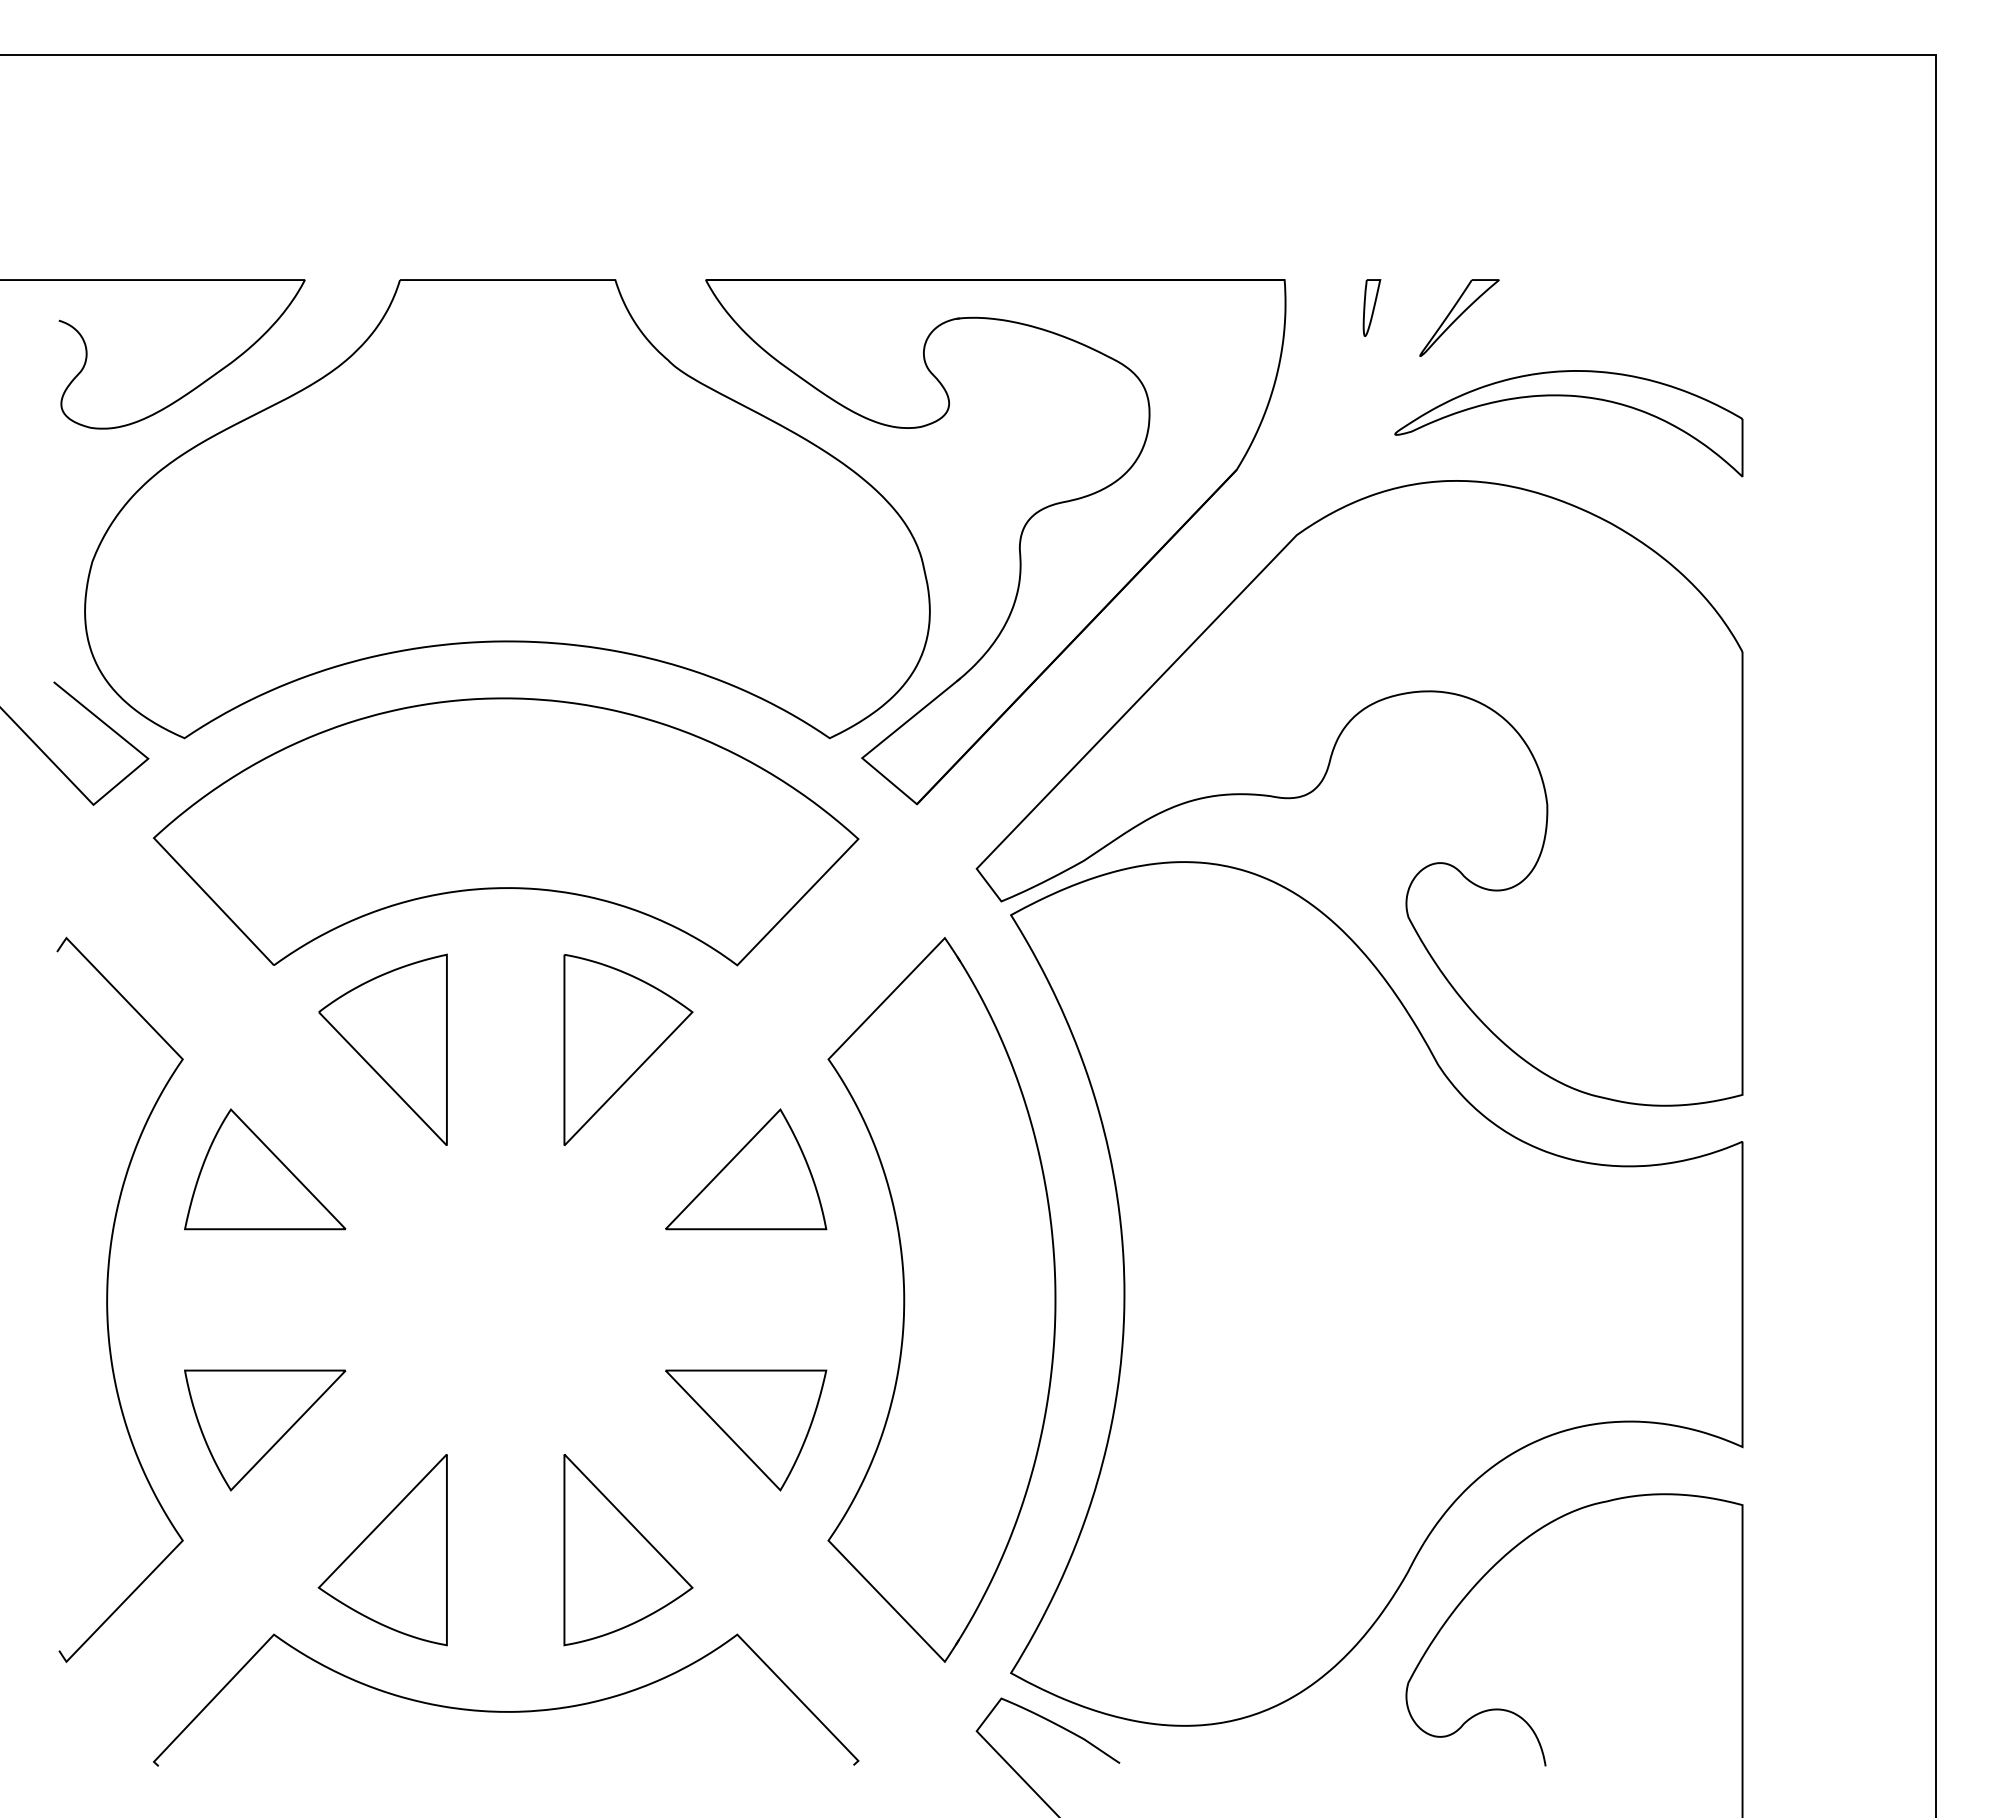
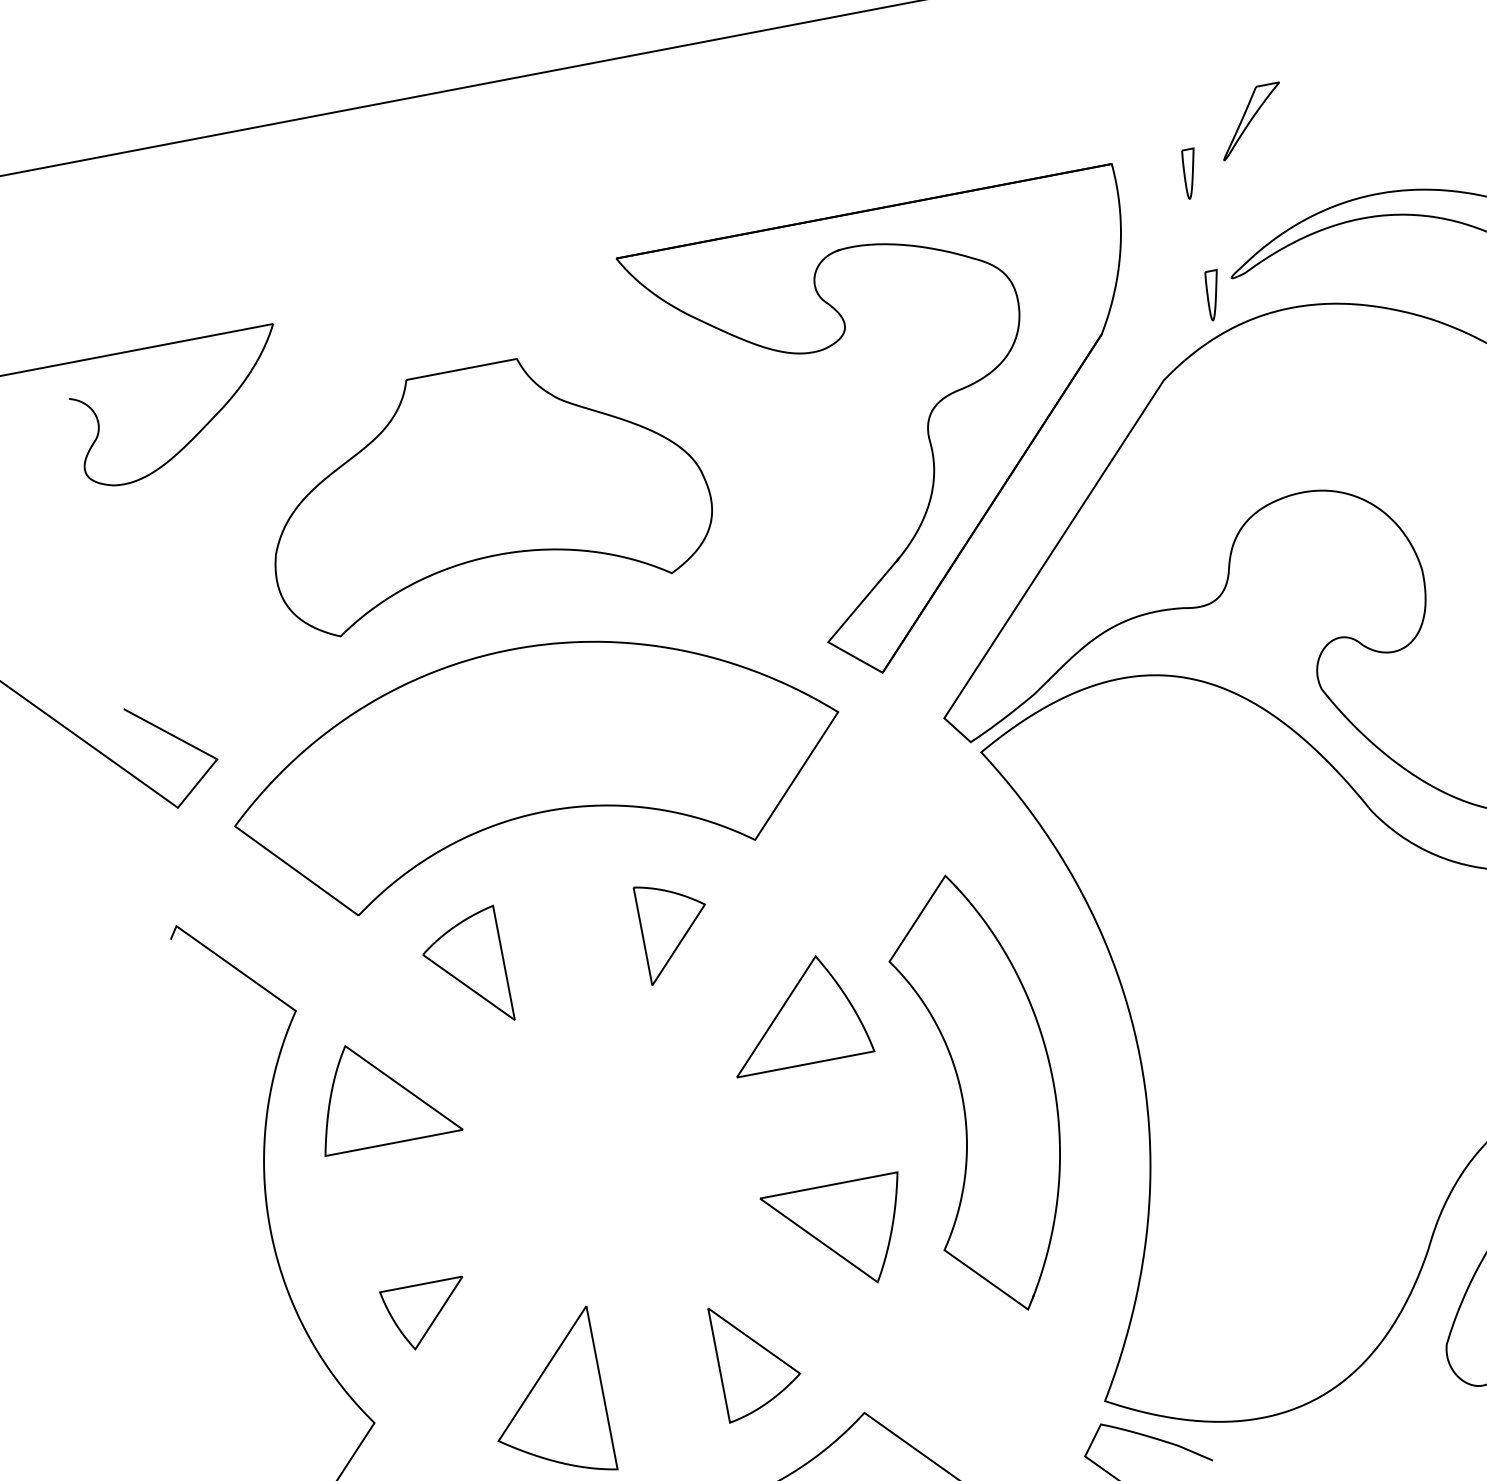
part: (1459, 317) -> (1251, 120), moved
part: (1371, 449) -> (1213, 294), added
part: (507, 509) -> (484, 487), size x0.6
part: (382, 1049) -> (465, 969), size x0.7
part: (628, 1049) -> (675, 929), size x0.6
part: (941, 1299) -> (984, 1092), size x0.7
part: (265, 1430) -> (427, 1315), size x0.6
part: (628, 1550) -> (757, 1358), size x0.7

